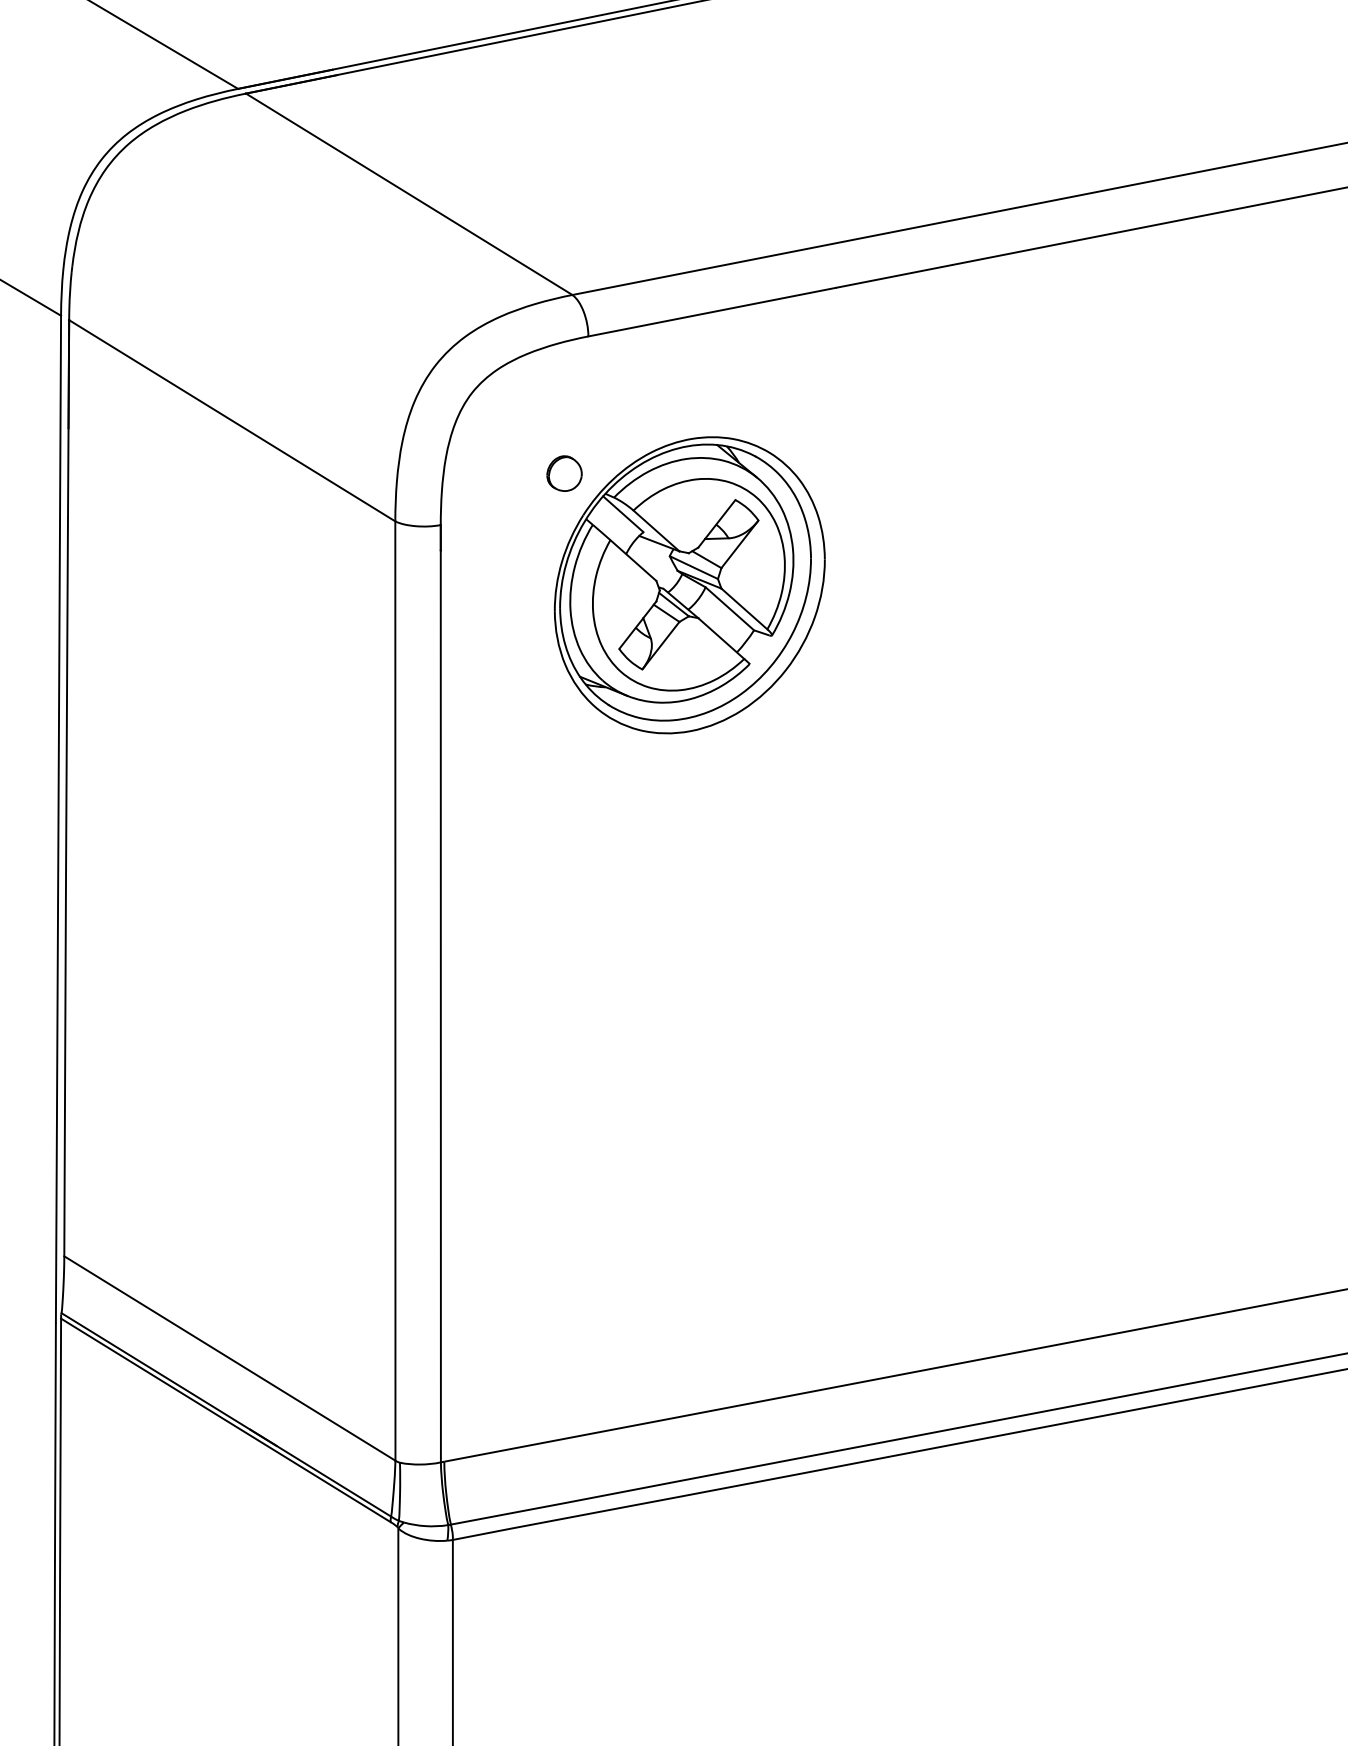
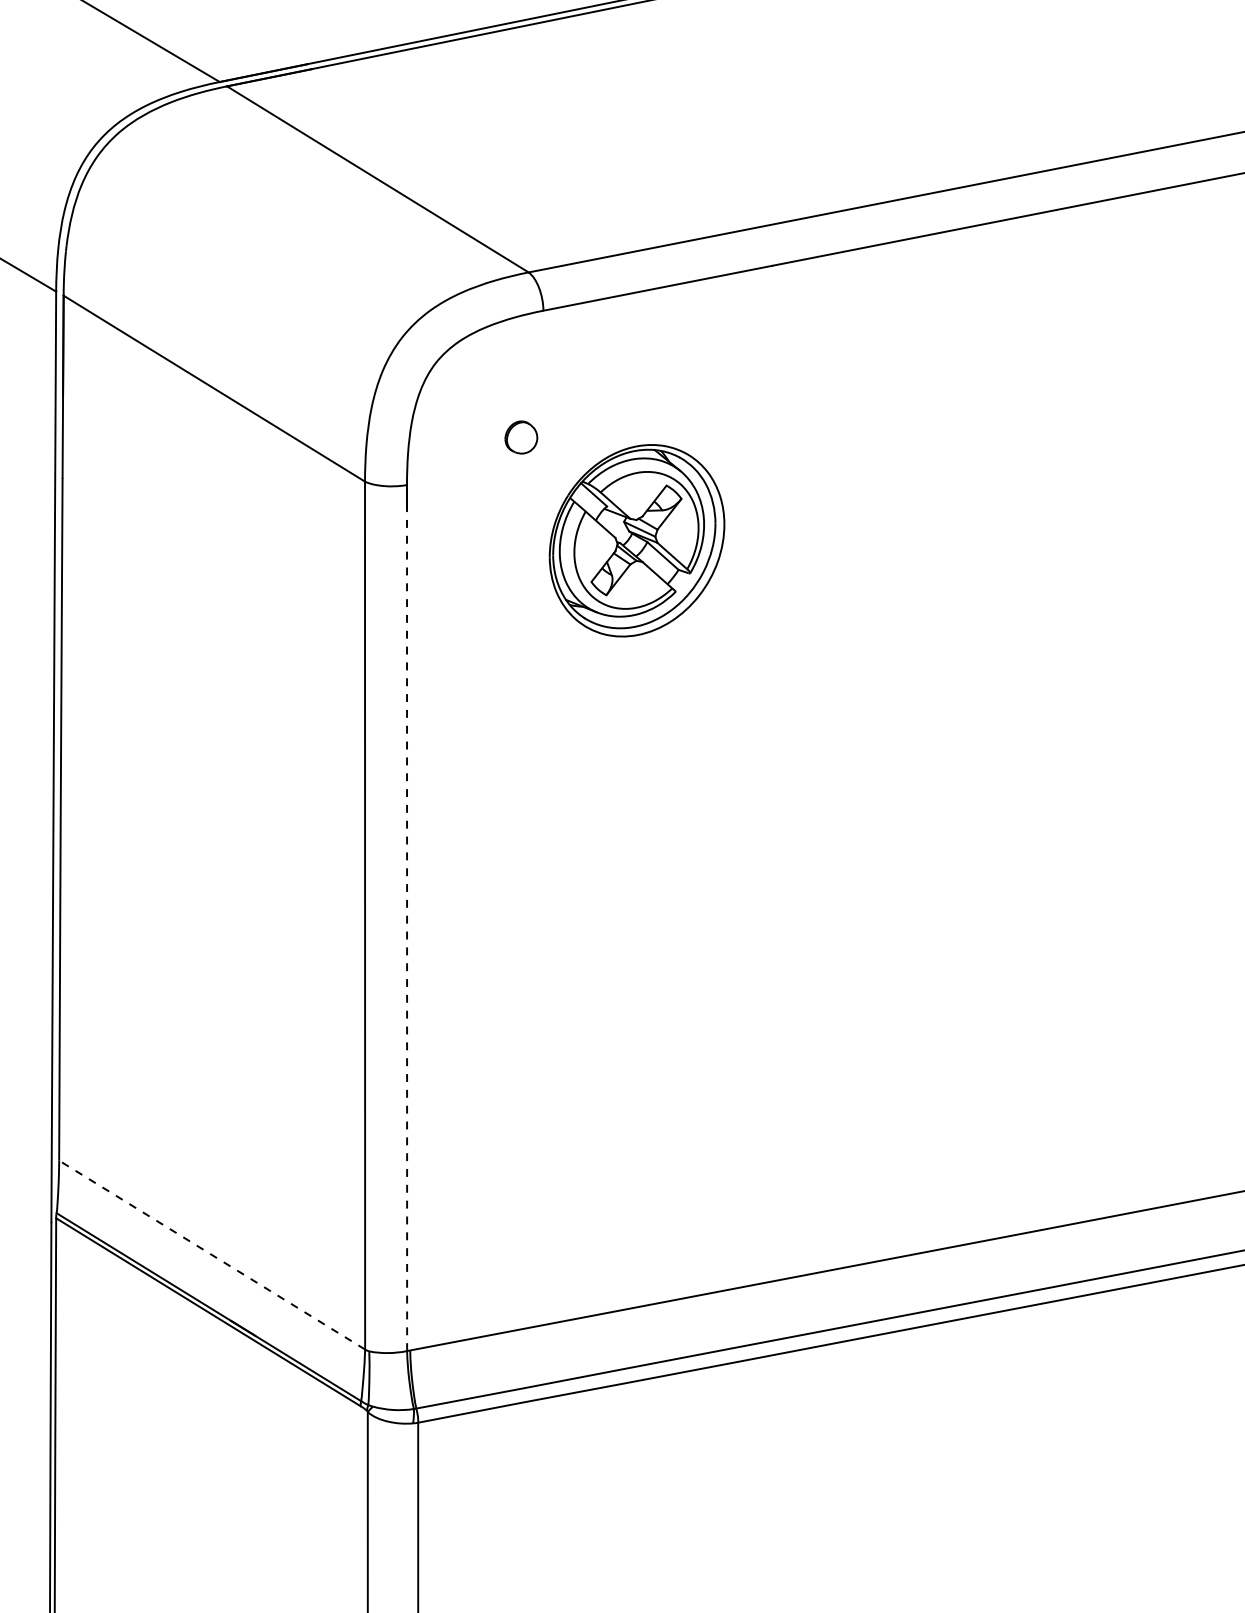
part: (689, 585) -> (636, 540), size x0.7
line: (441, 1006) -> (407, 929), solid -> dashed
line: (230, 1358) -> (212, 1255), solid -> dashed

